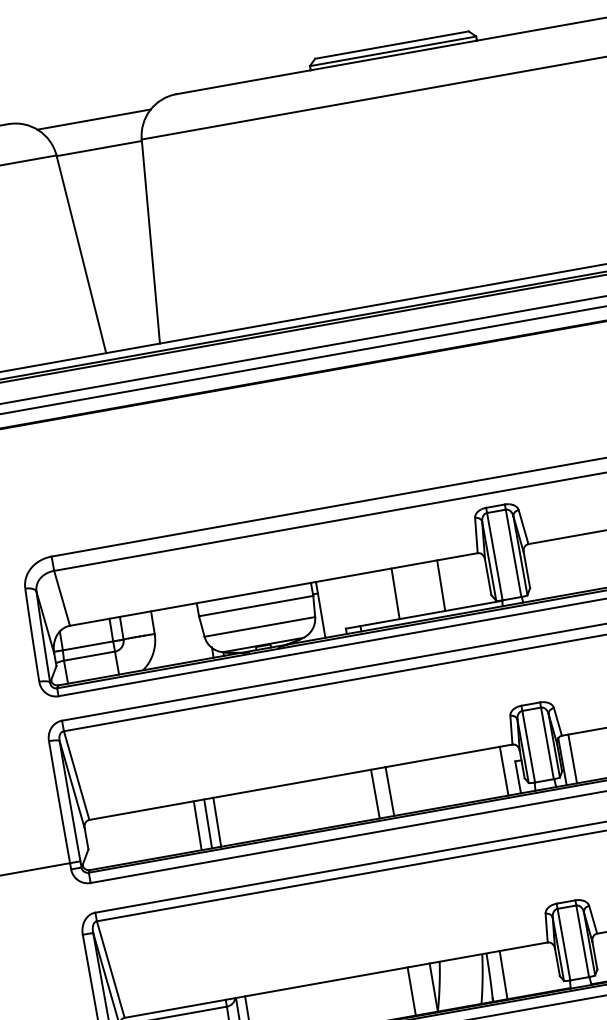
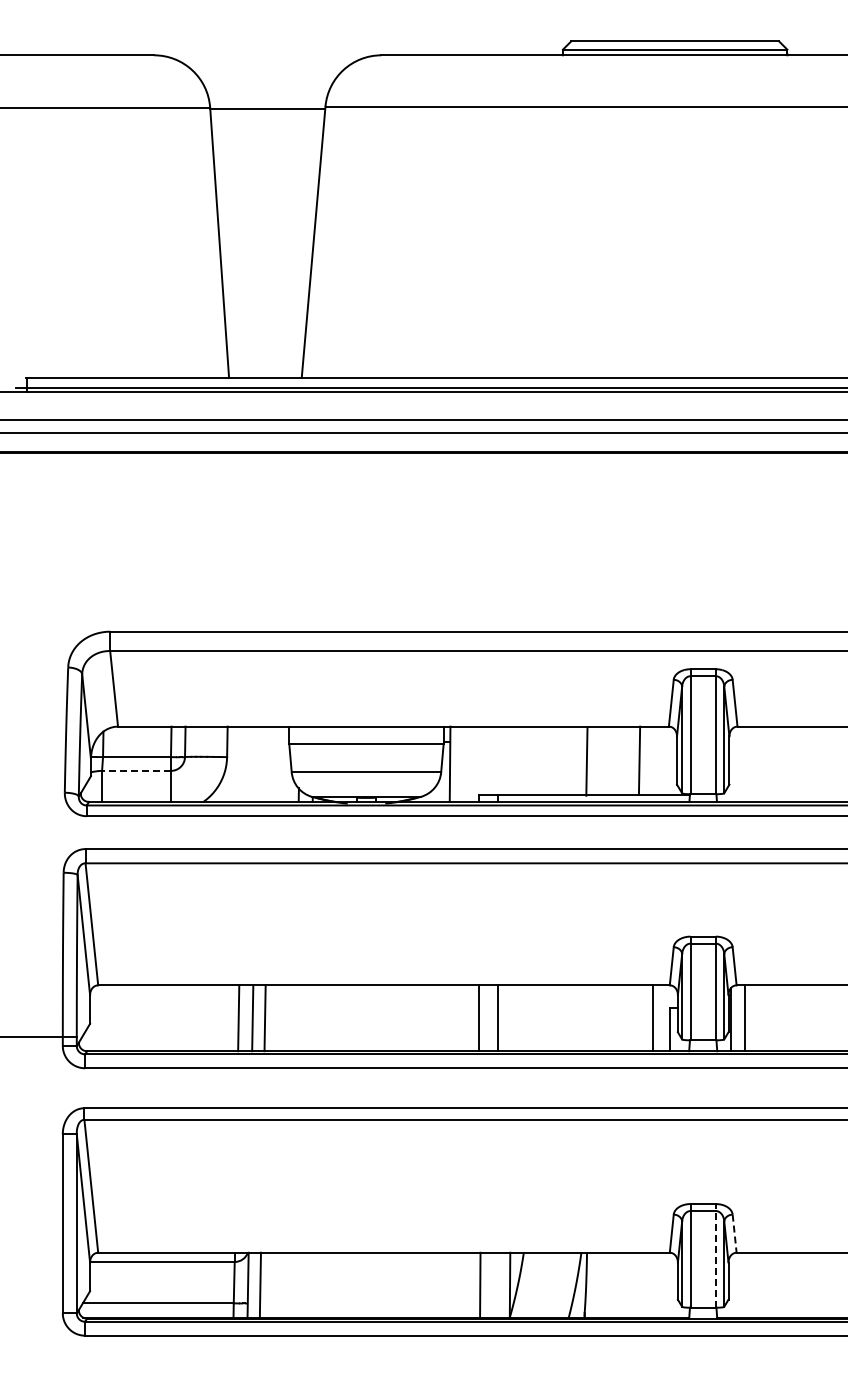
line: (93, 119) -> (267, 69), removed
line: (441, 585) -> (639, 760), moved
line: (395, 593) -> (586, 761), moved
line: (89, 655) -> (136, 770), solid -> dashed
line: (593, 920) -> (734, 1234), solid -> dashed
line: (581, 938) -> (715, 1255), solid -> dashed
line: (502, 974) -> (603, 1284), removed

